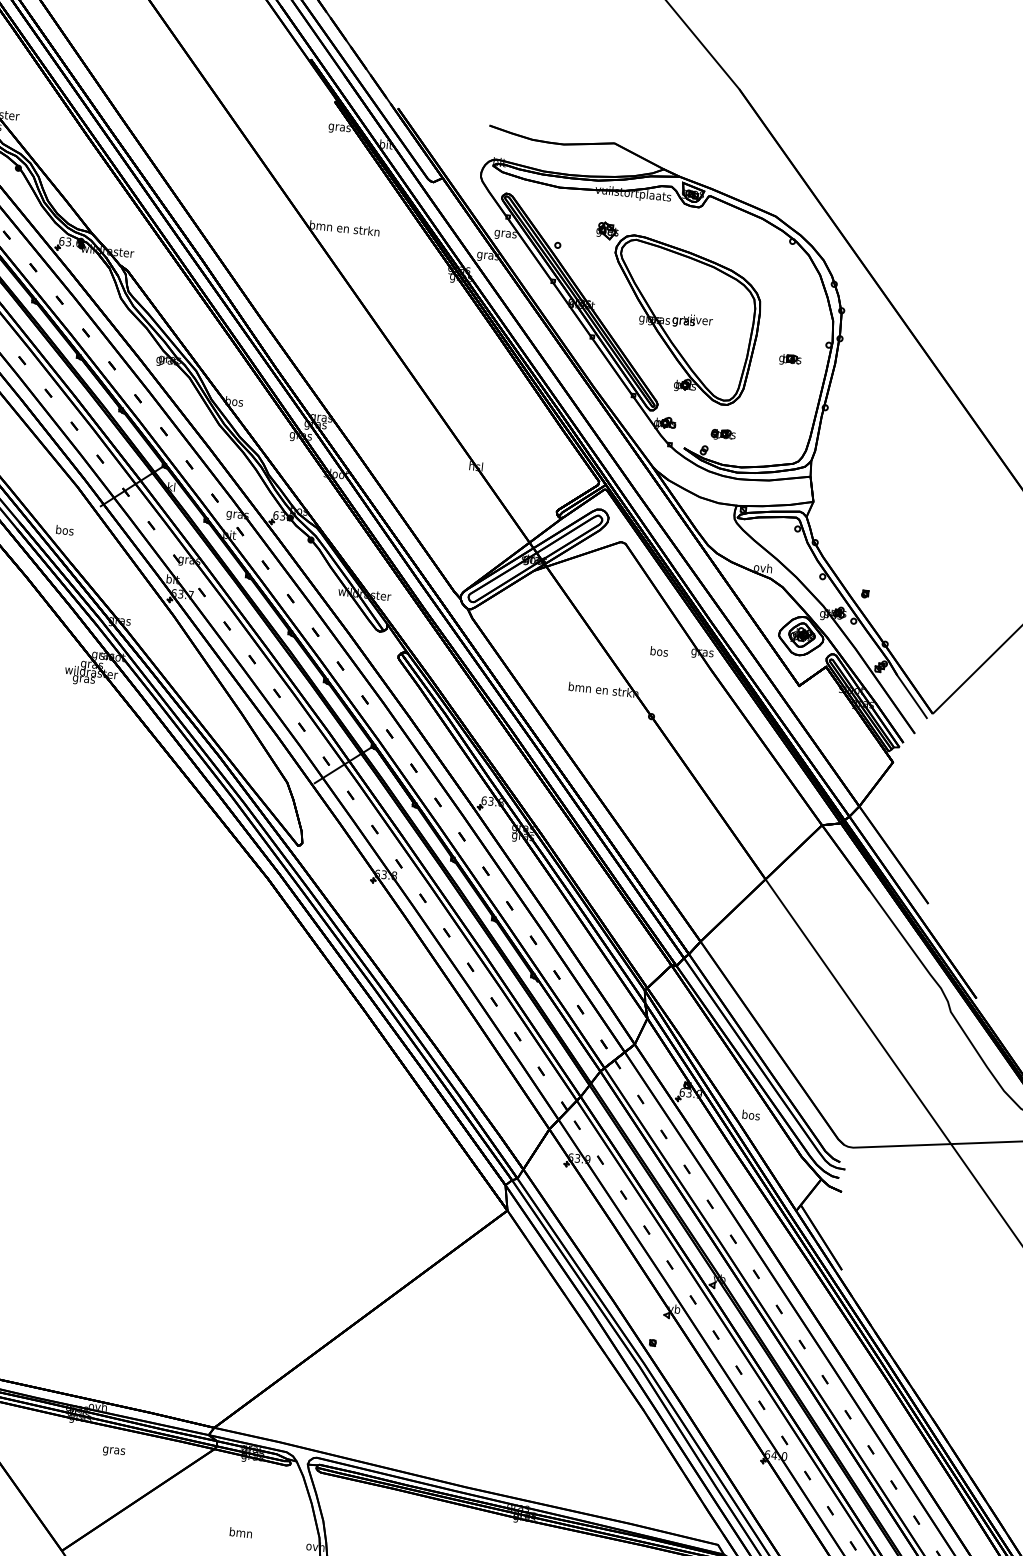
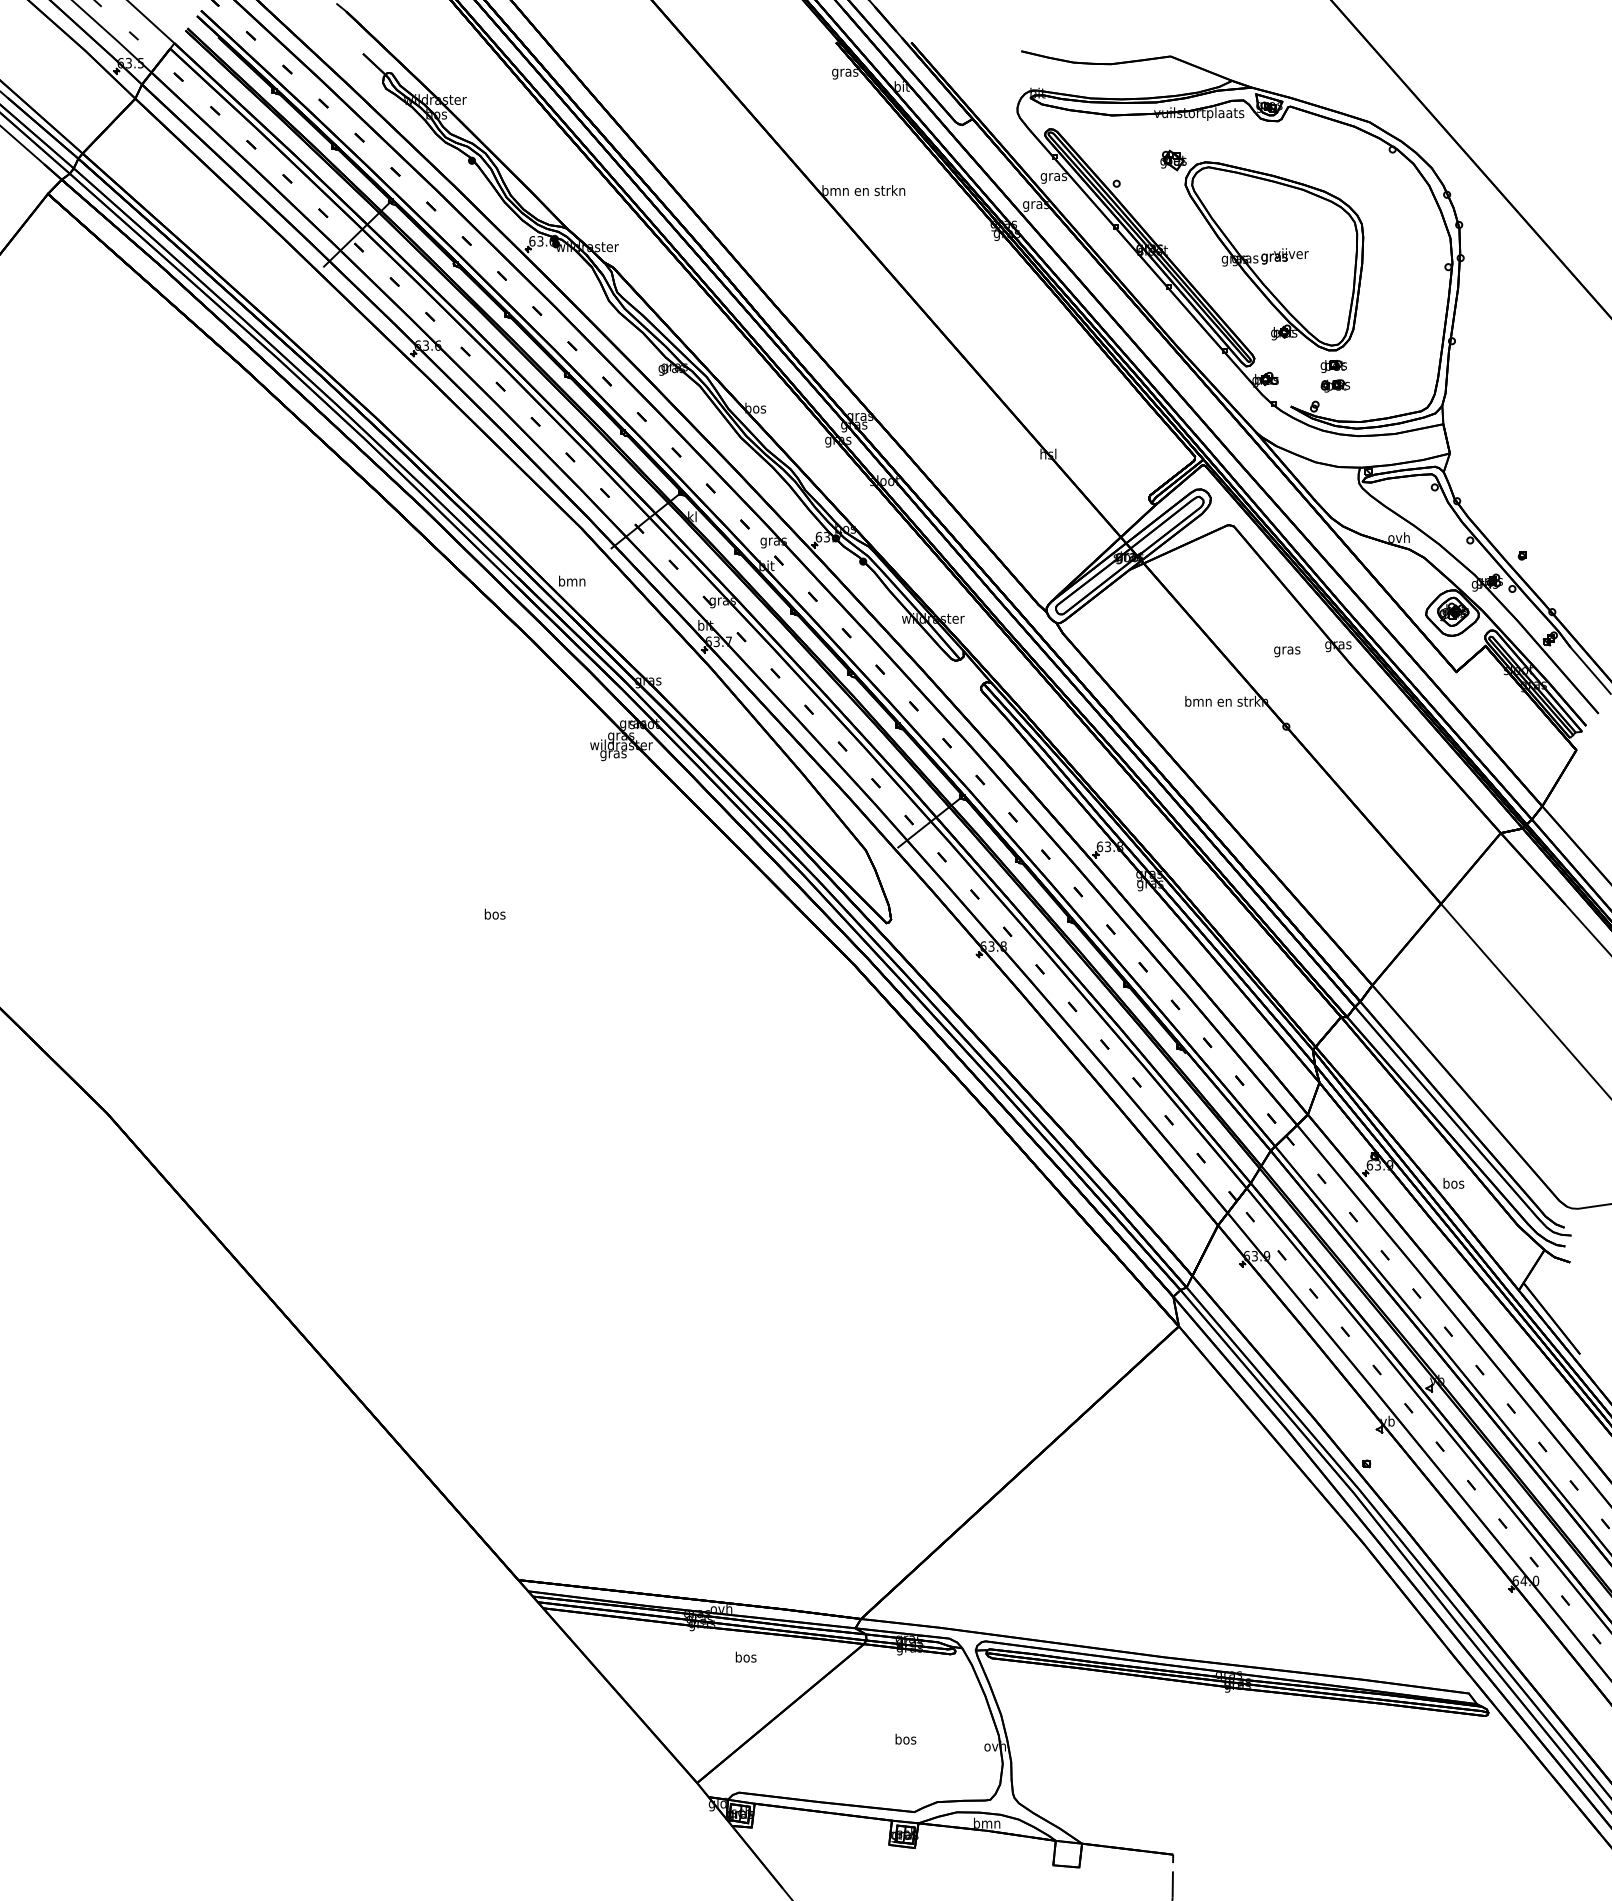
part: (790, 359) -> (1333, 365), moved
text: (65, 529) -> (572, 580), bos -> bmn
text: (659, 652) -> (1287, 650), bos -> gras
text: (113, 1450) -> (745, 1658), gras -> bos
text: (240, 1532) -> (905, 1738), bmn -> bos

